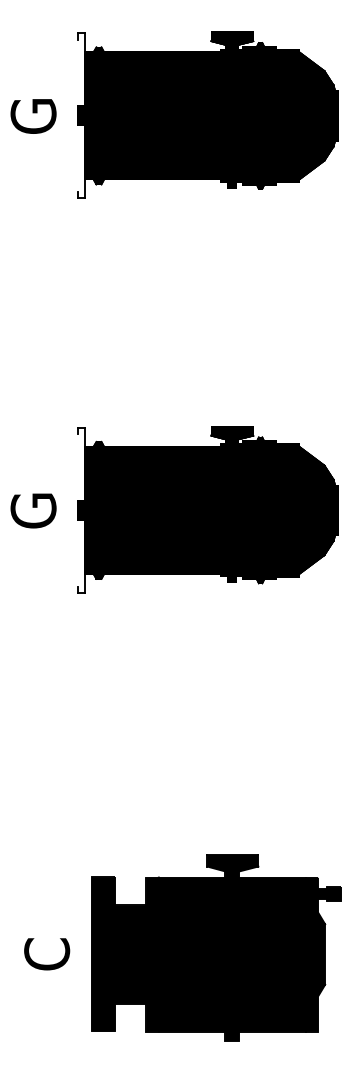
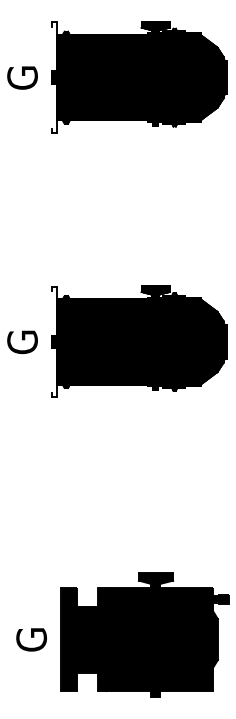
text: (46, 954) -> (31, 639), C -> G

